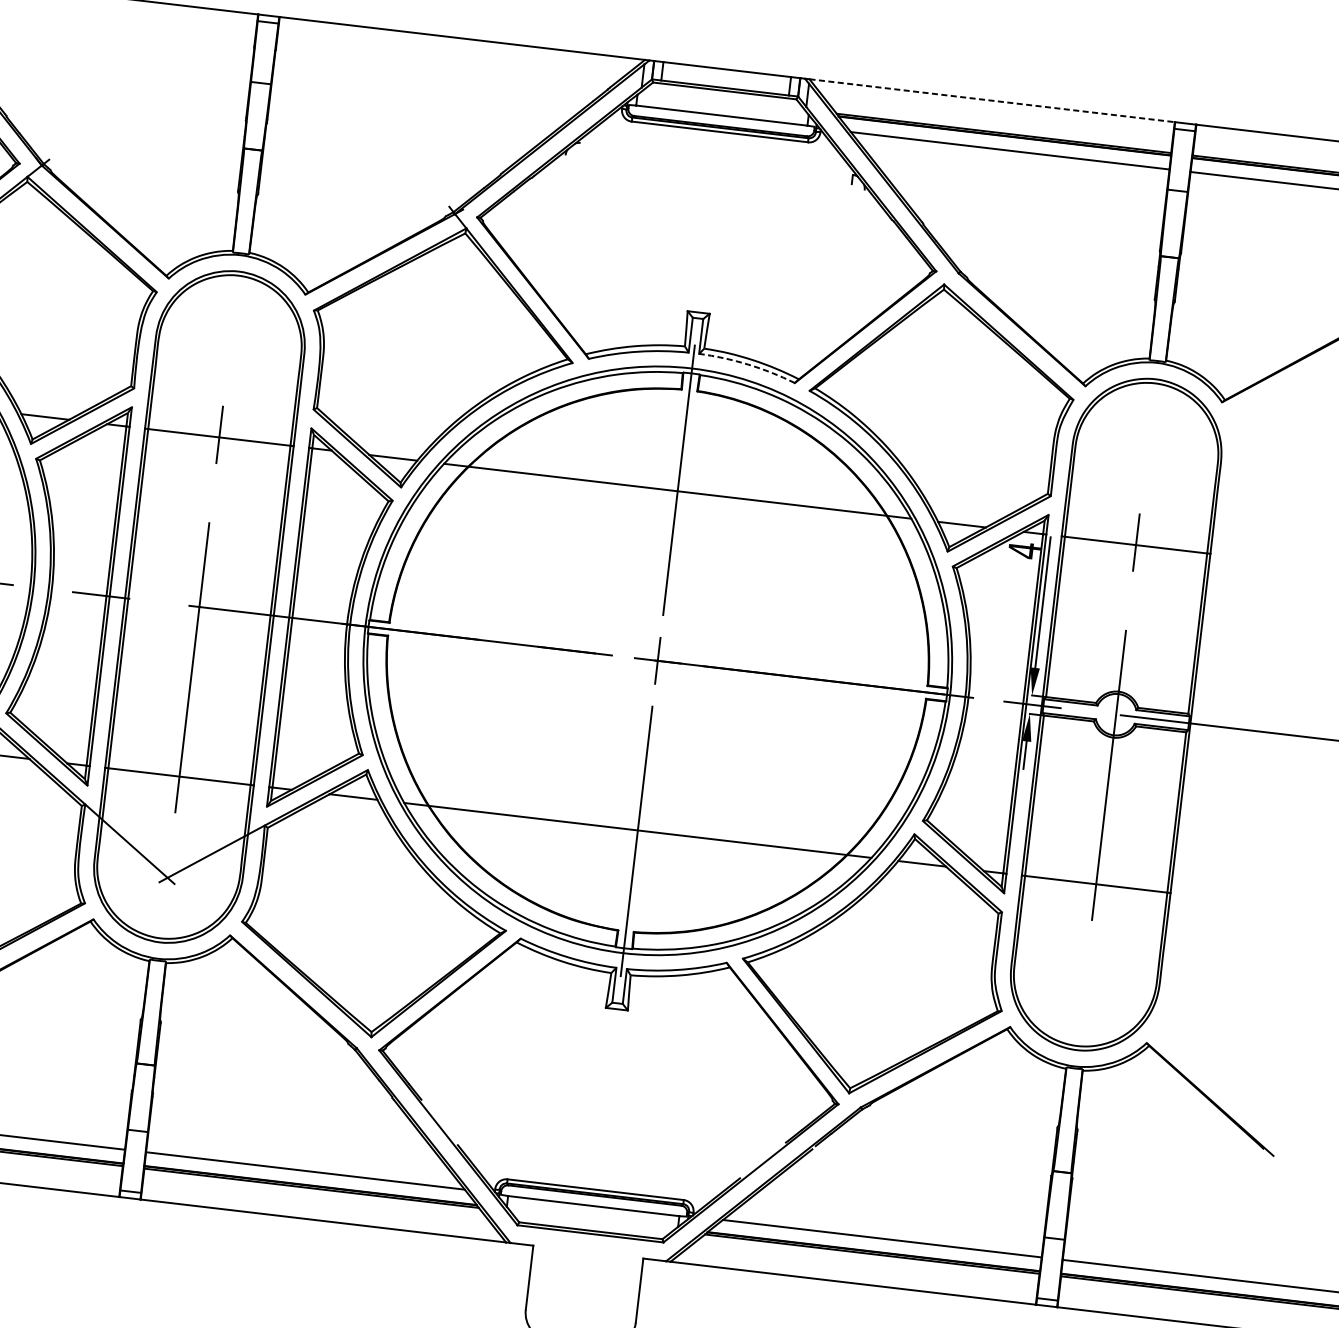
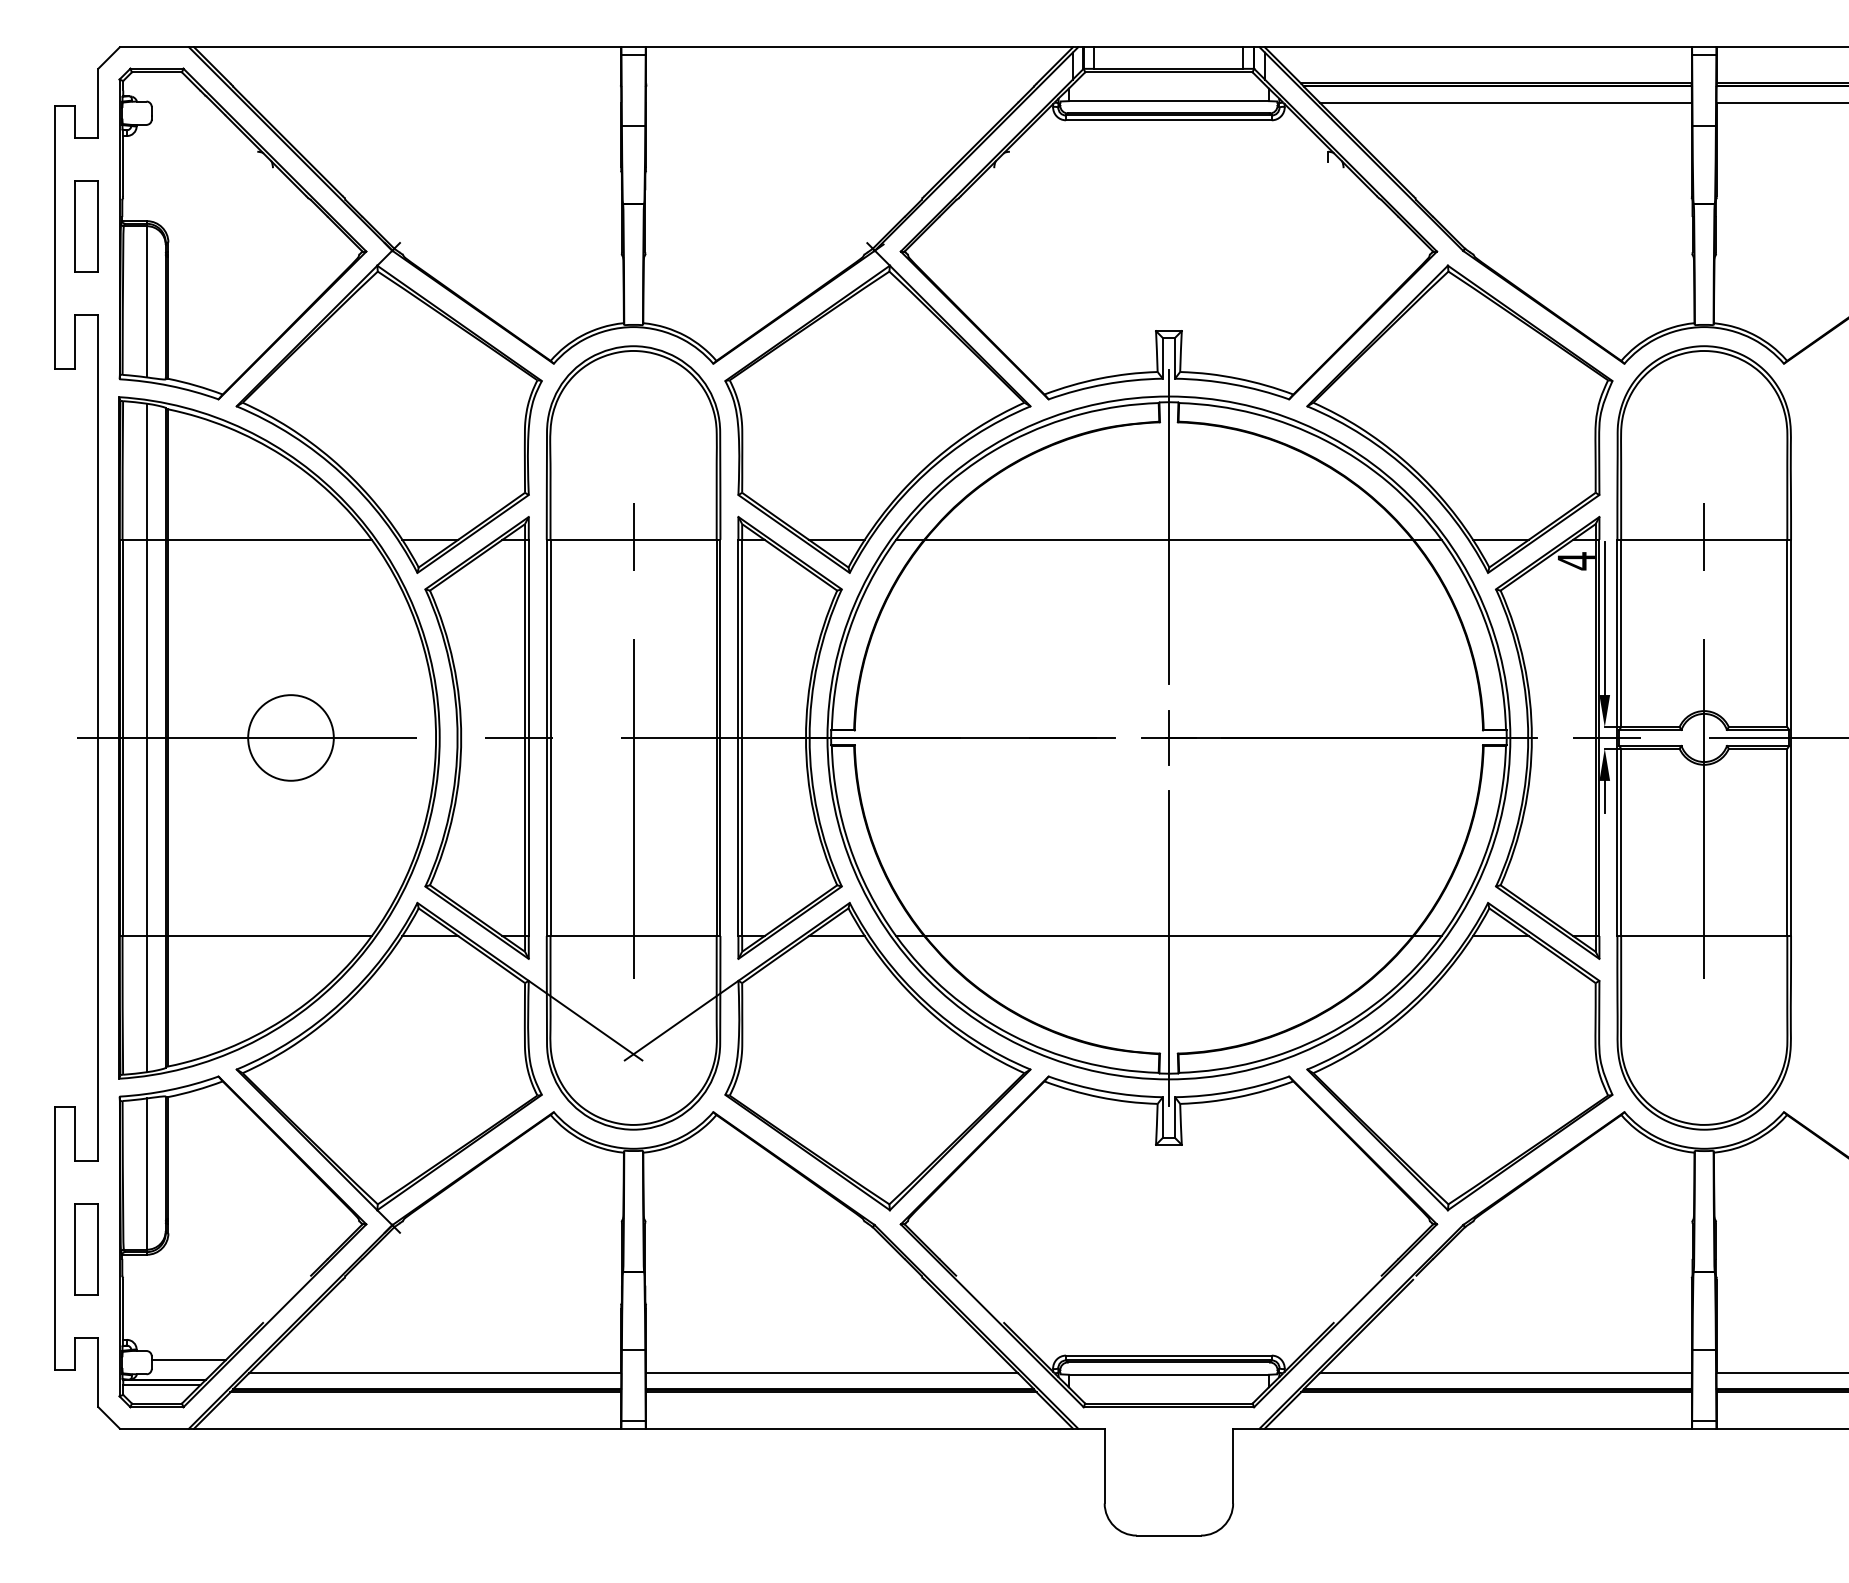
line: (992, 100) -> (1478, 47), dashed -> solid
arc: (747, 364) -> (1232, 384), dashed -> solid

